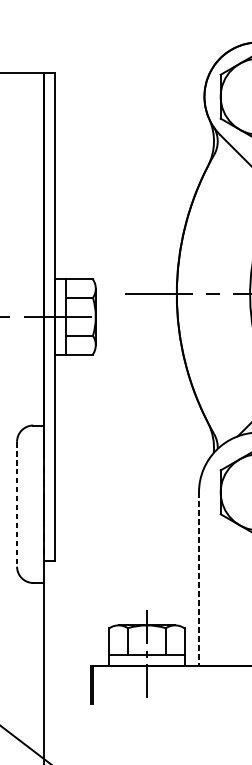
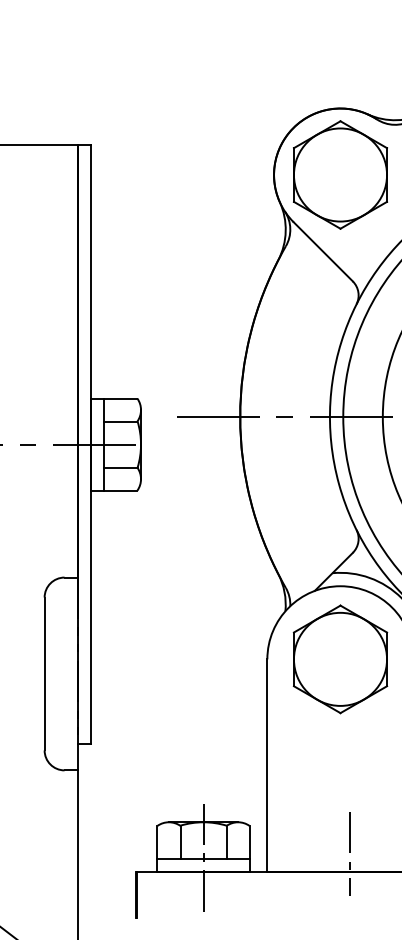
line: (16, 504) -> (44, 674), dashed -> solid
line: (199, 579) -> (267, 766), dashed -> solid

